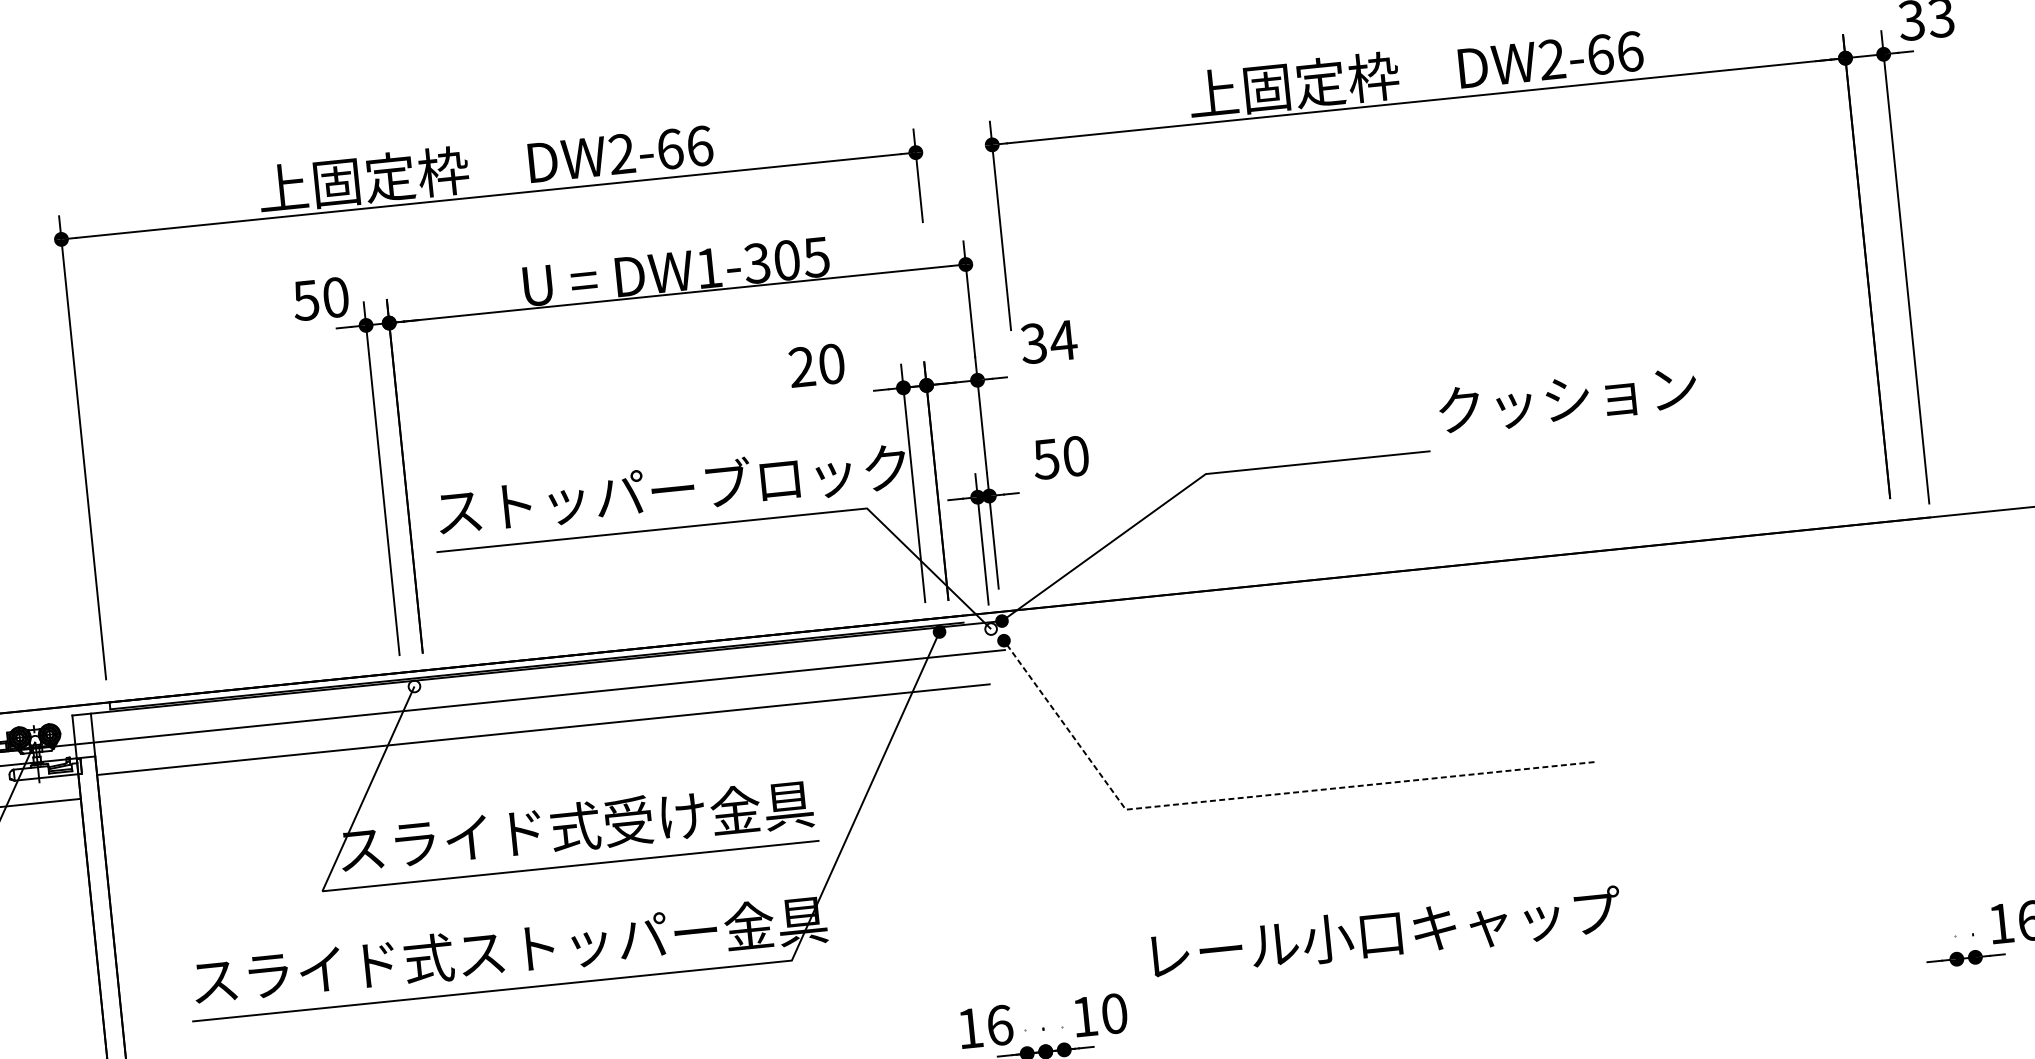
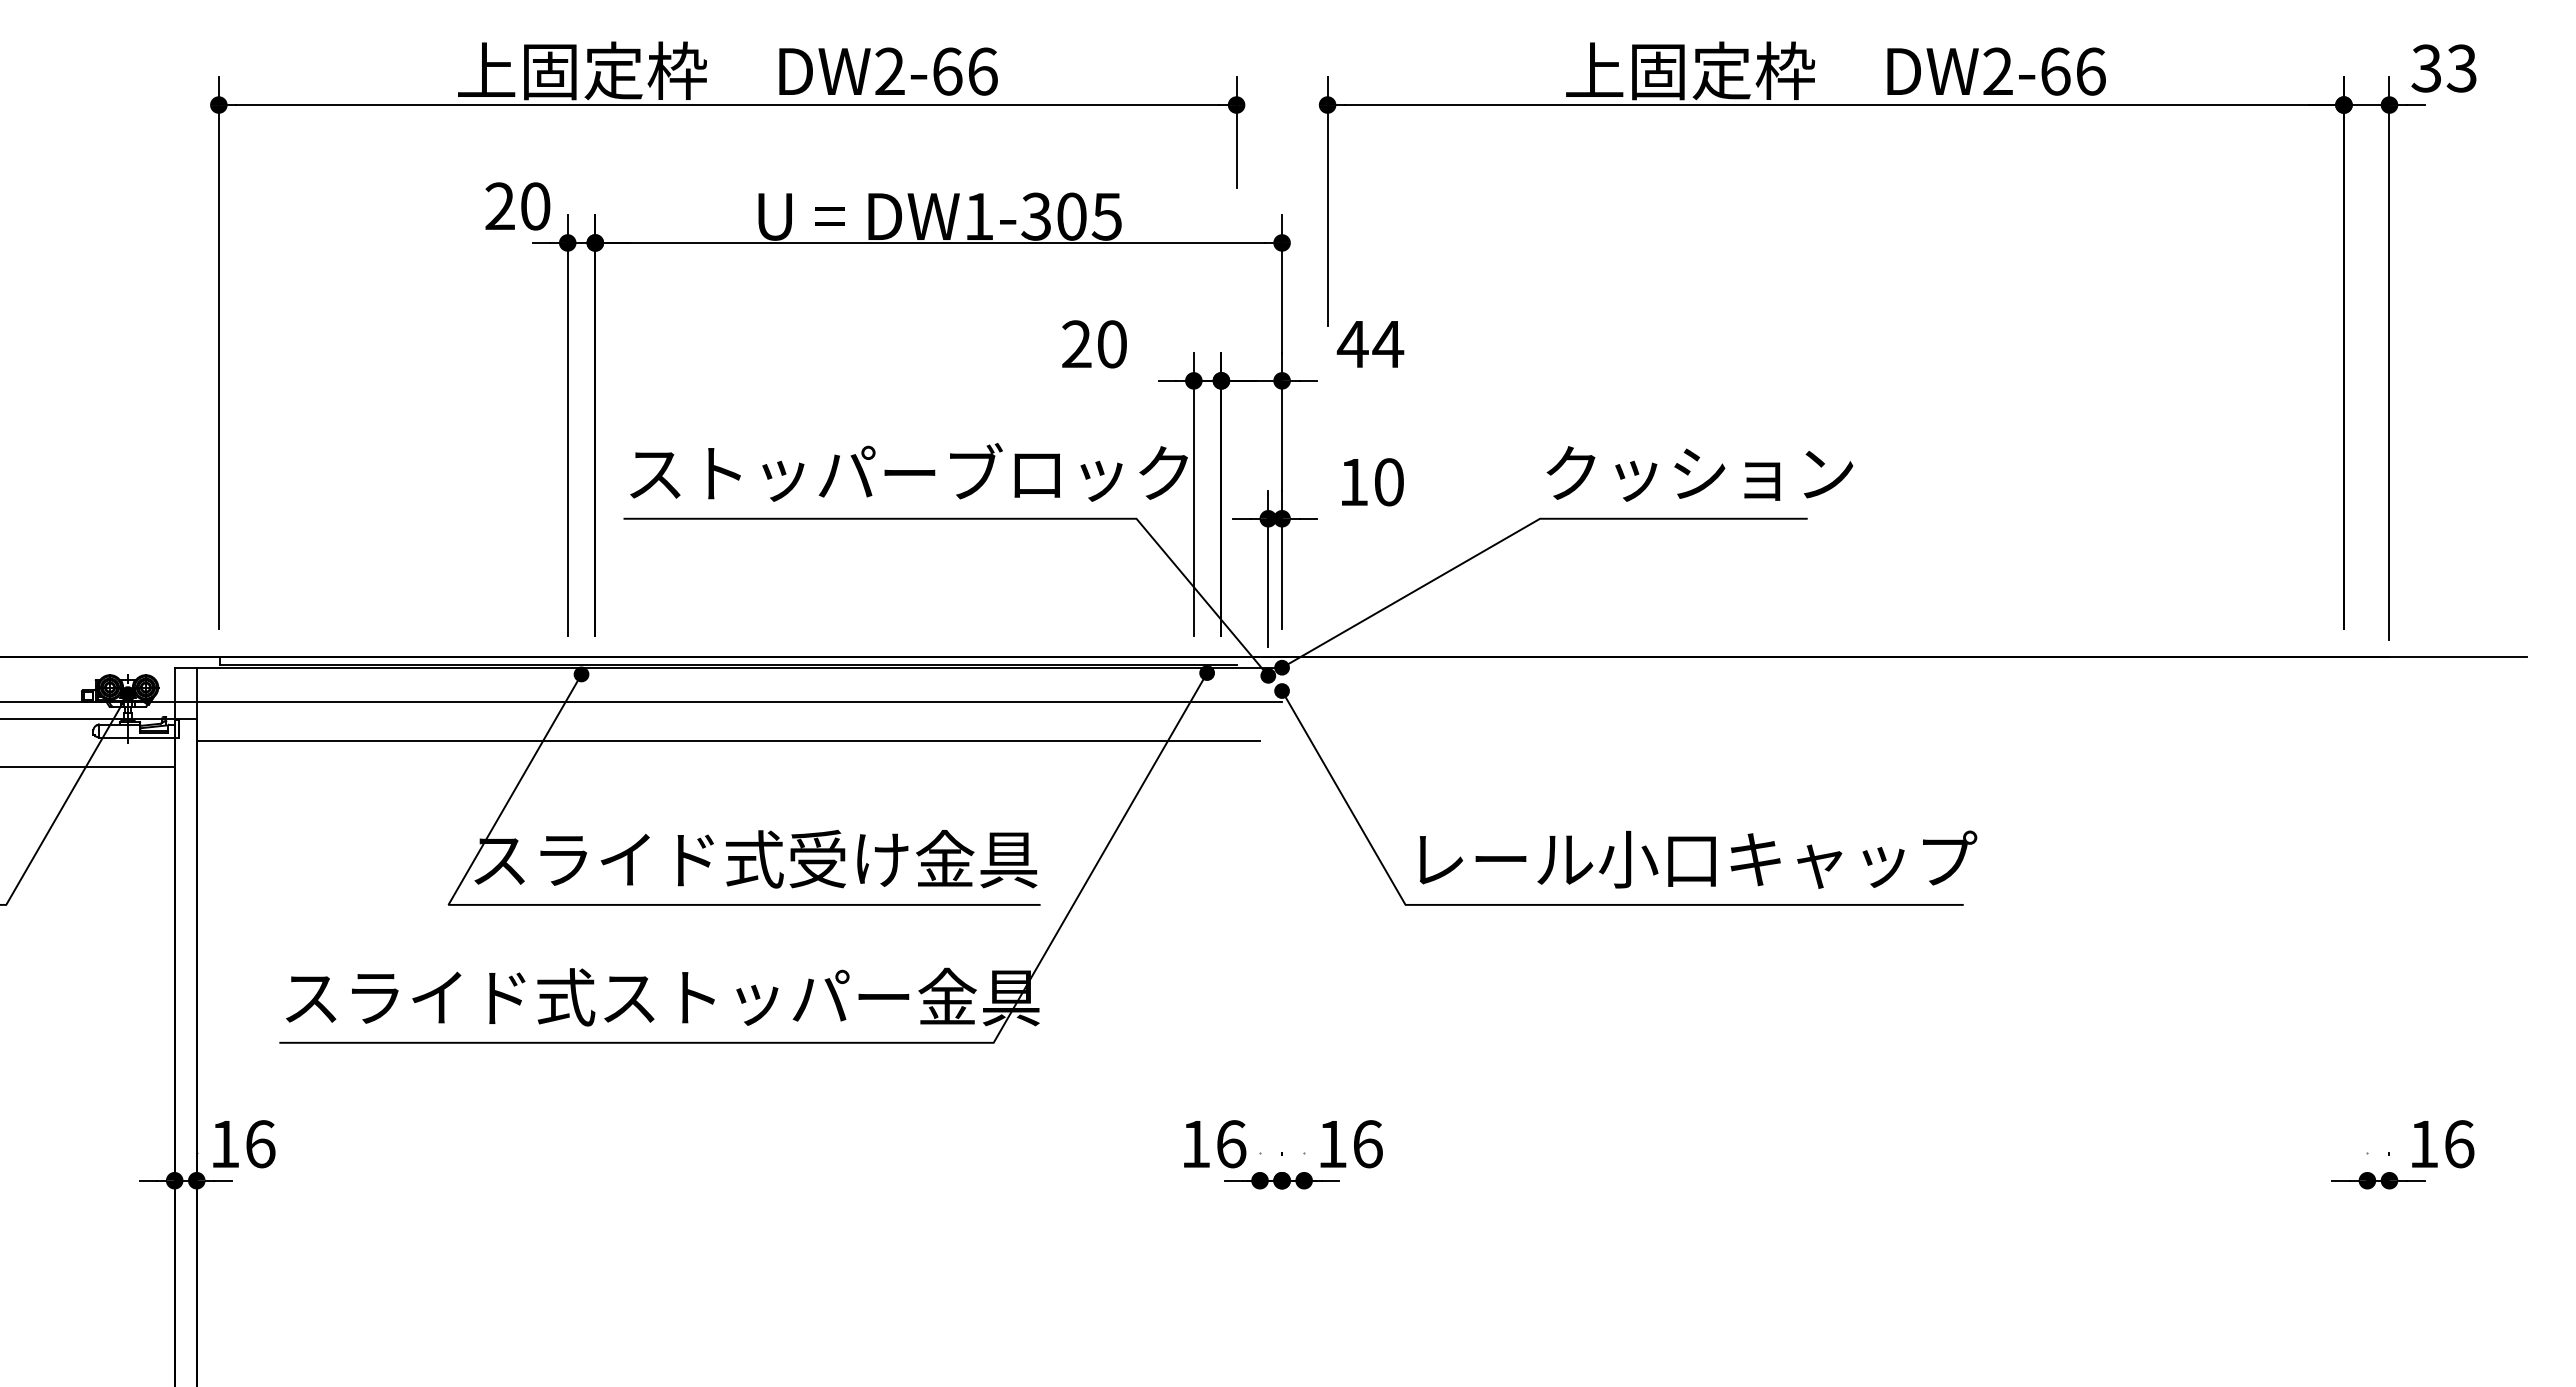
text: (305, 300) -> (499, 206), 50 -> 20
text: (1033, 343) -> (1352, 344), 34 -> 44
text: (1567, 398) -> (1699, 473), moved
text: (1046, 459) -> (1353, 482), 50 -> 10
fill: (991, 628) -> (1268, 675), added
fill: (414, 686) -> (581, 674), added
fill: (35, 742) -> (127, 694), added
line: (1255, 796) -> (1560, 904), dashed -> solid
text: (1386, 932) -> (1698, 859), moved
text: (1114, 1014) -> (1367, 1144), 10 -> 16

